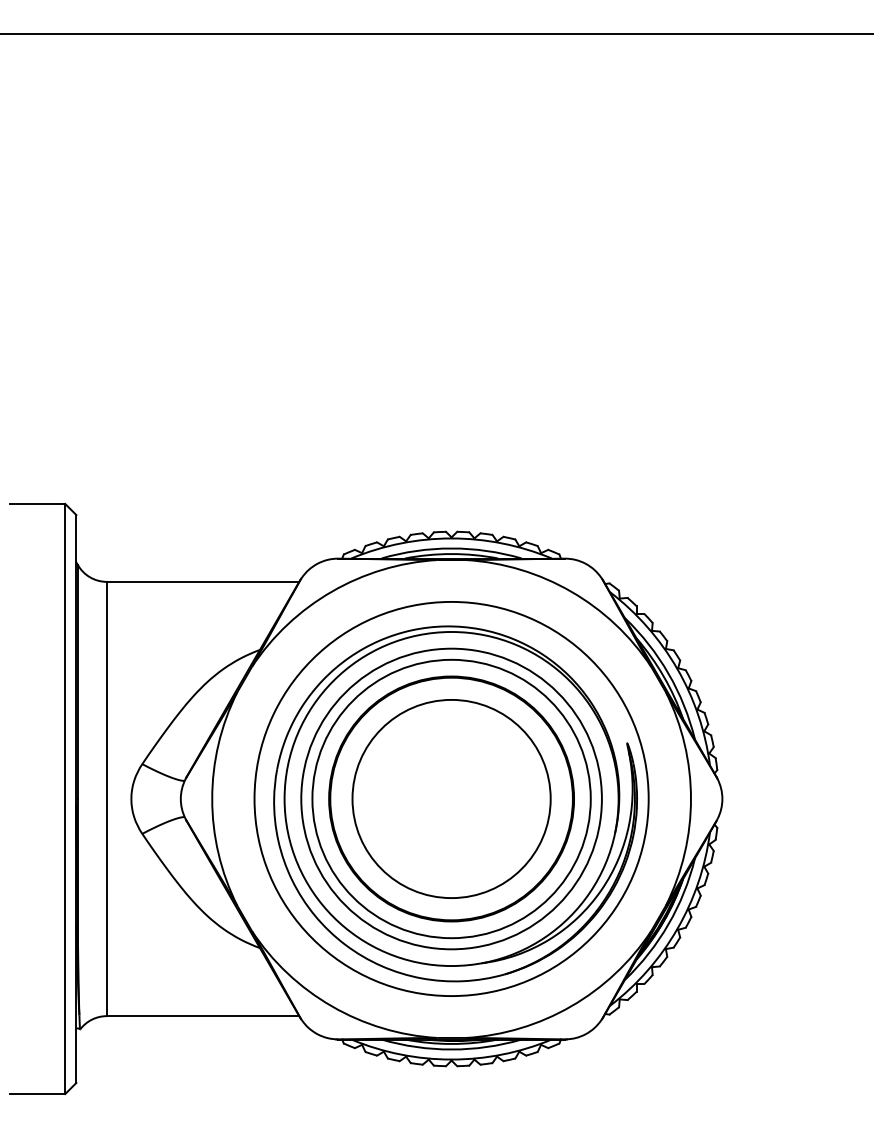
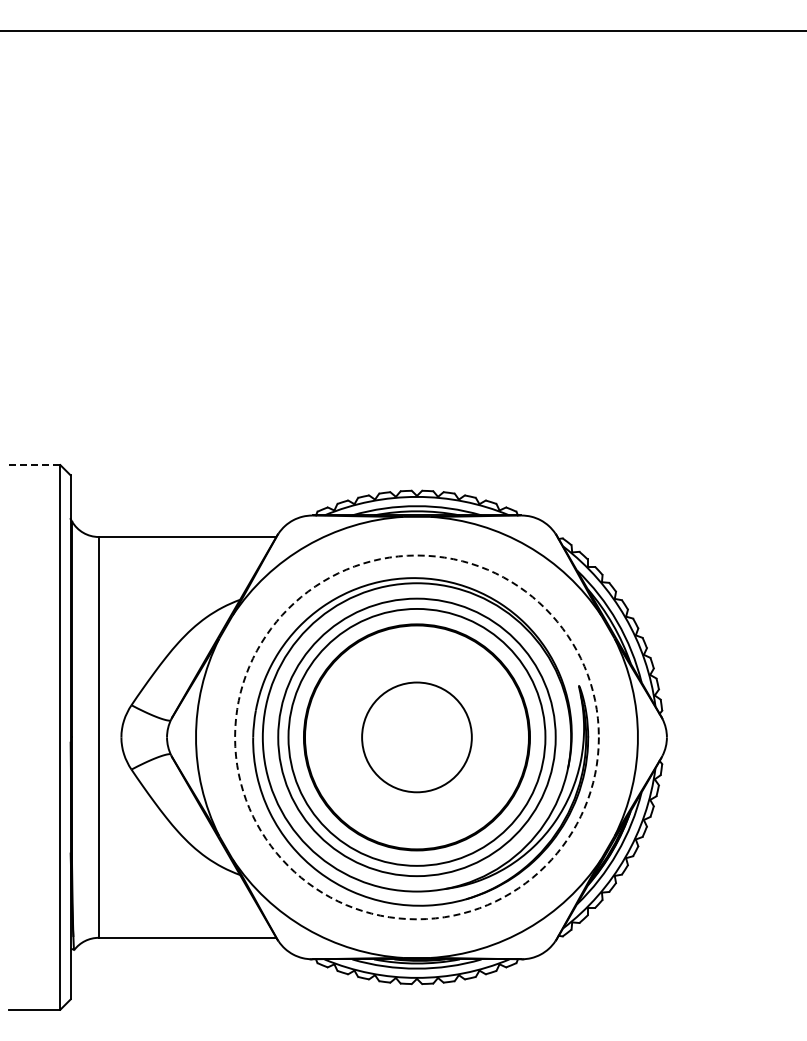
line: (37, 504) -> (34, 465), solid -> dashed
circle: (451, 798) -> (416, 736), size x0.6
circle: (451, 799) -> (416, 737), solid -> dashed

